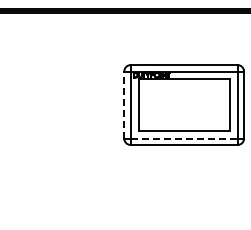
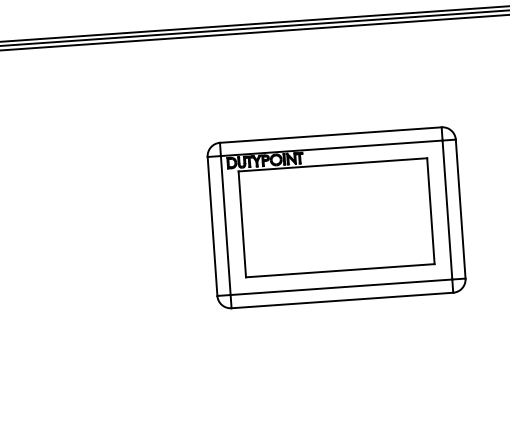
line: (124, 105) -> (213, 227), dashed -> solid
line: (184, 138) -> (342, 287), dashed -> solid

